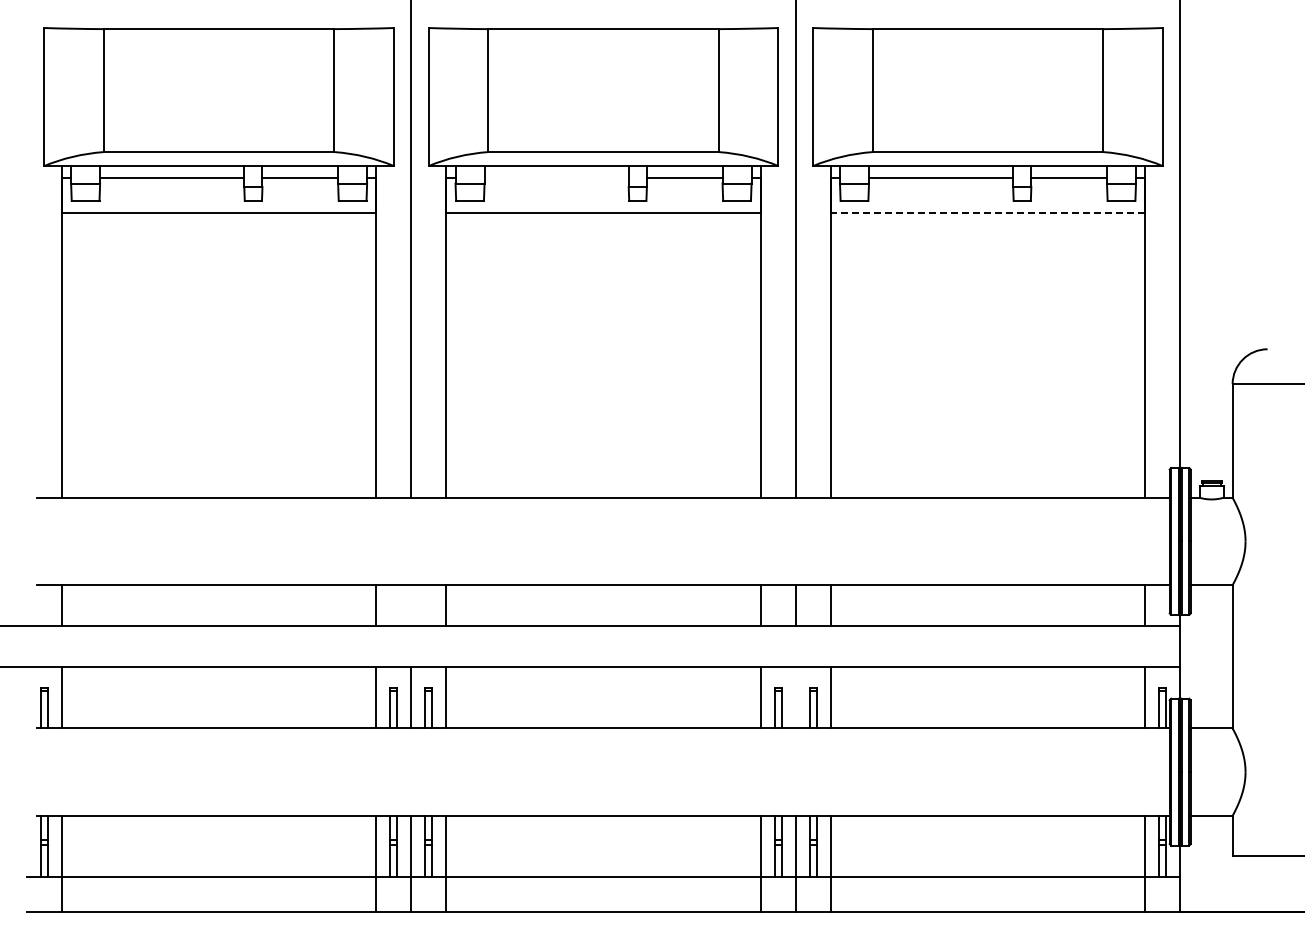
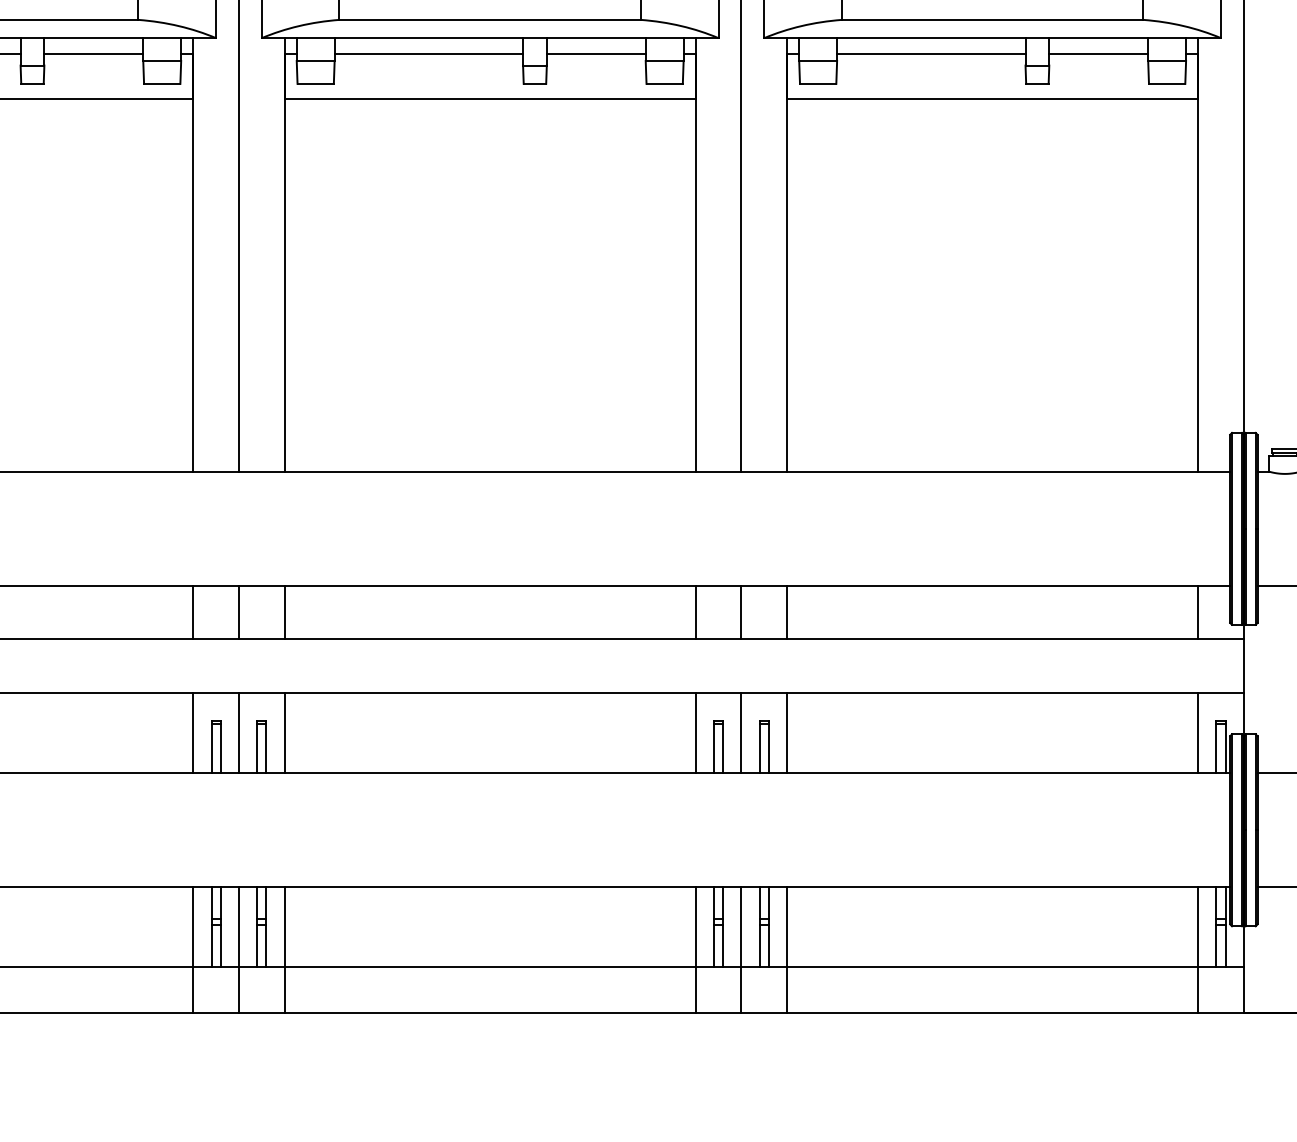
line: (556, 178) -> (428, 54), added
line: (987, 212) -> (991, 98), dashed -> solid
line: (411, 605) -> (239, 612), added
line: (795, 697) -> (741, 732), added

